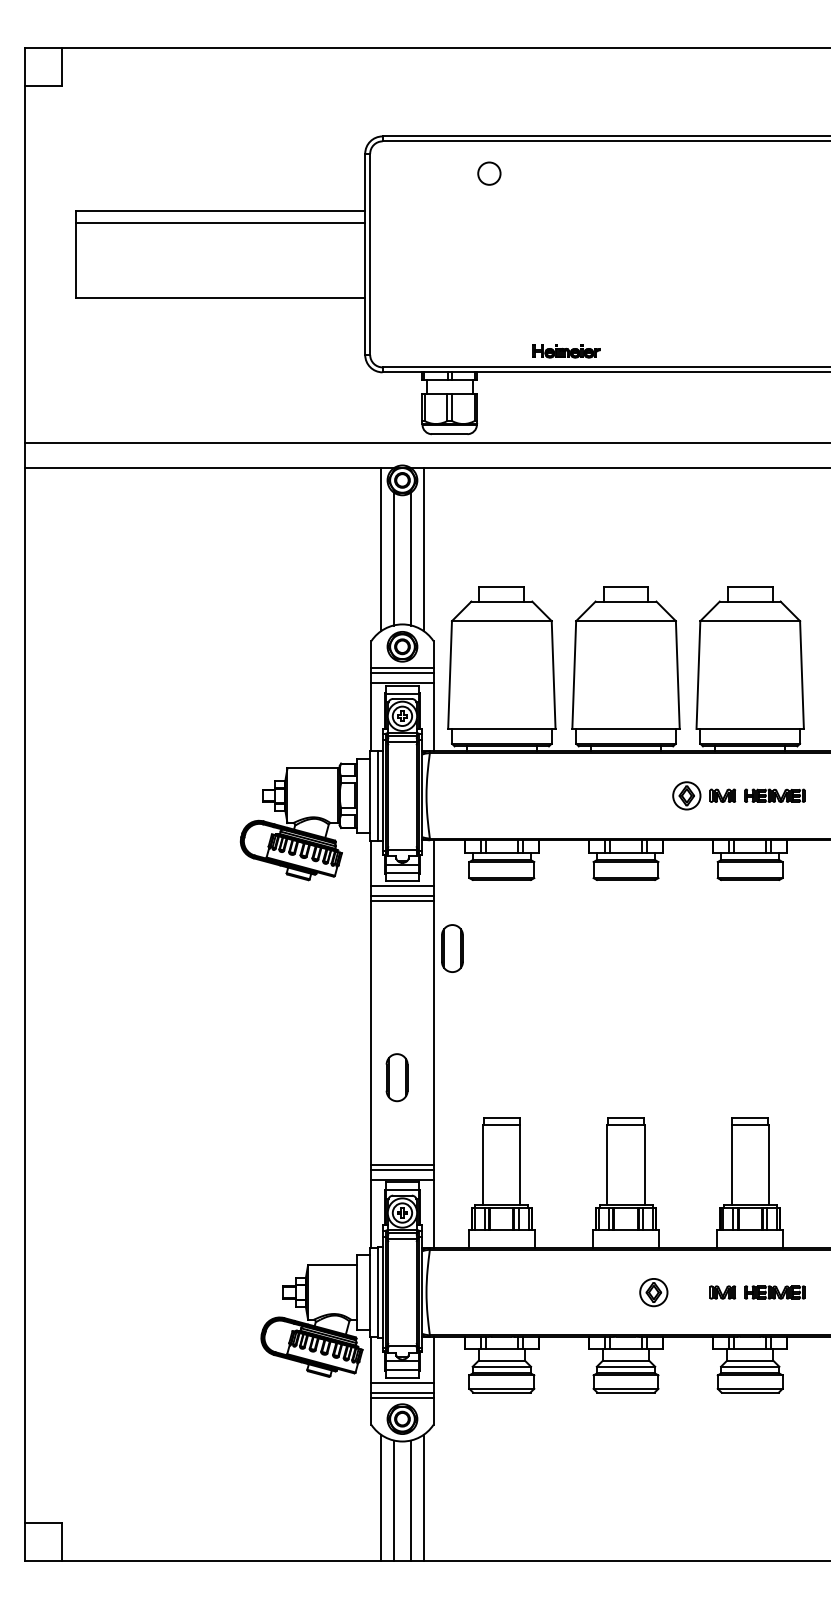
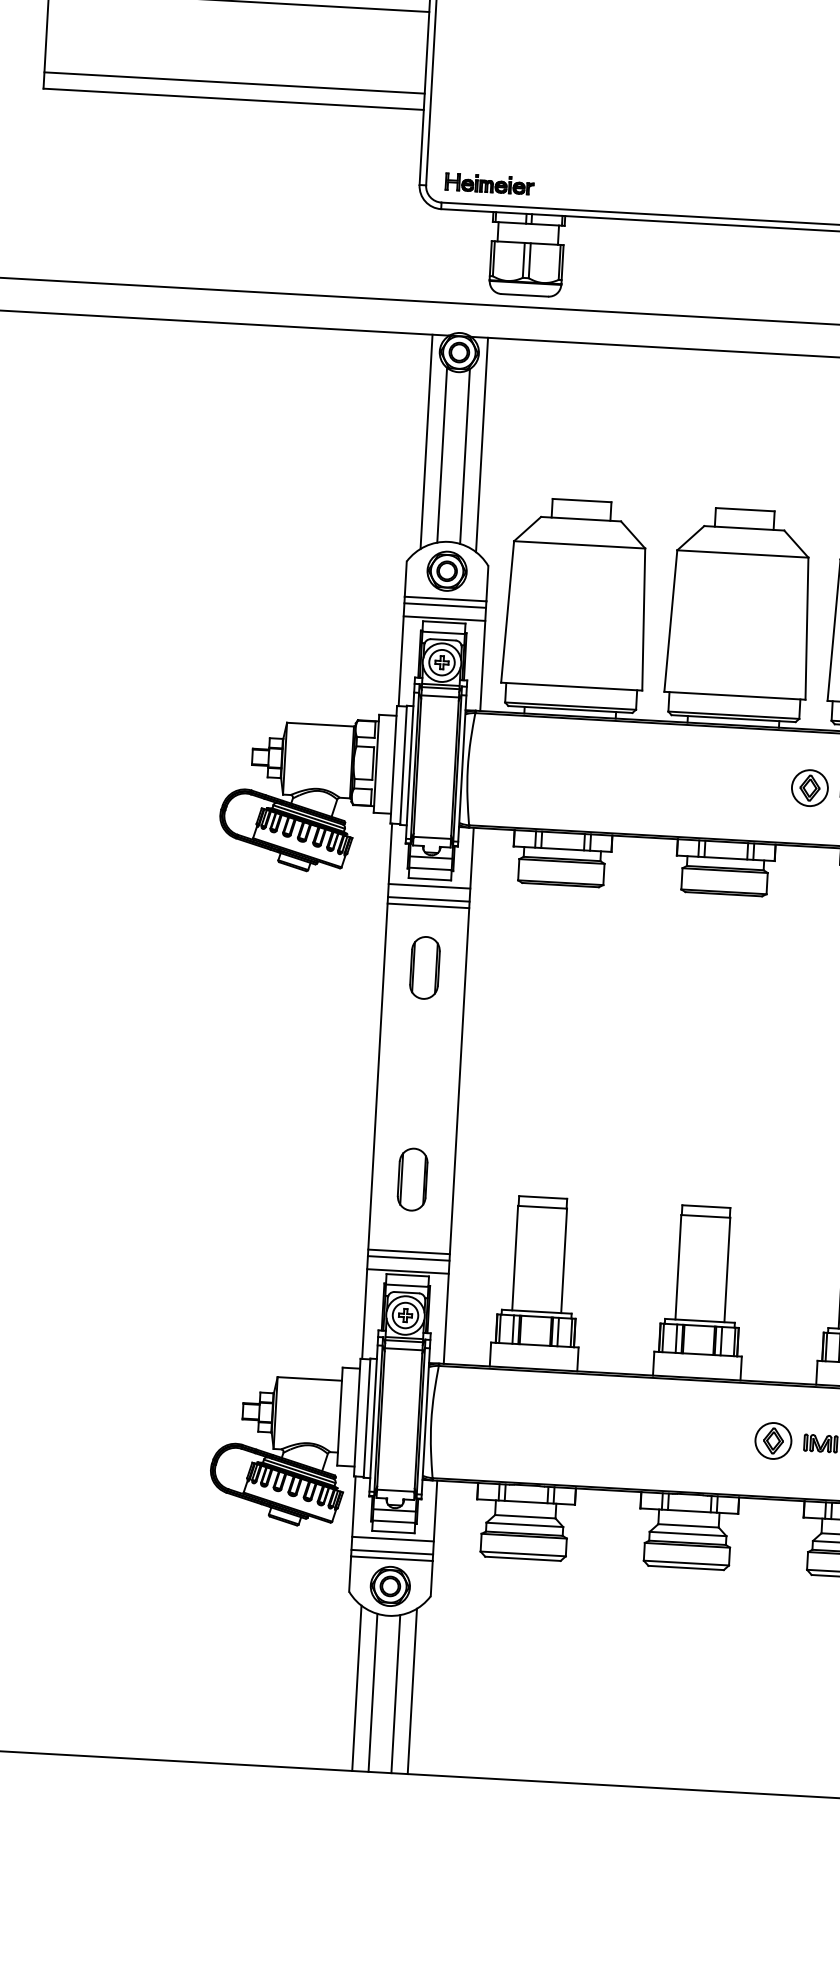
line: (220, 285) -> (234, 83), added
part: (566, 351) -> (489, 184), moved
part: (452, 948) -> (425, 967), moved
part: (396, 1077) -> (411, 1179), moved
part: (653, 1292) -> (773, 1440), moved

